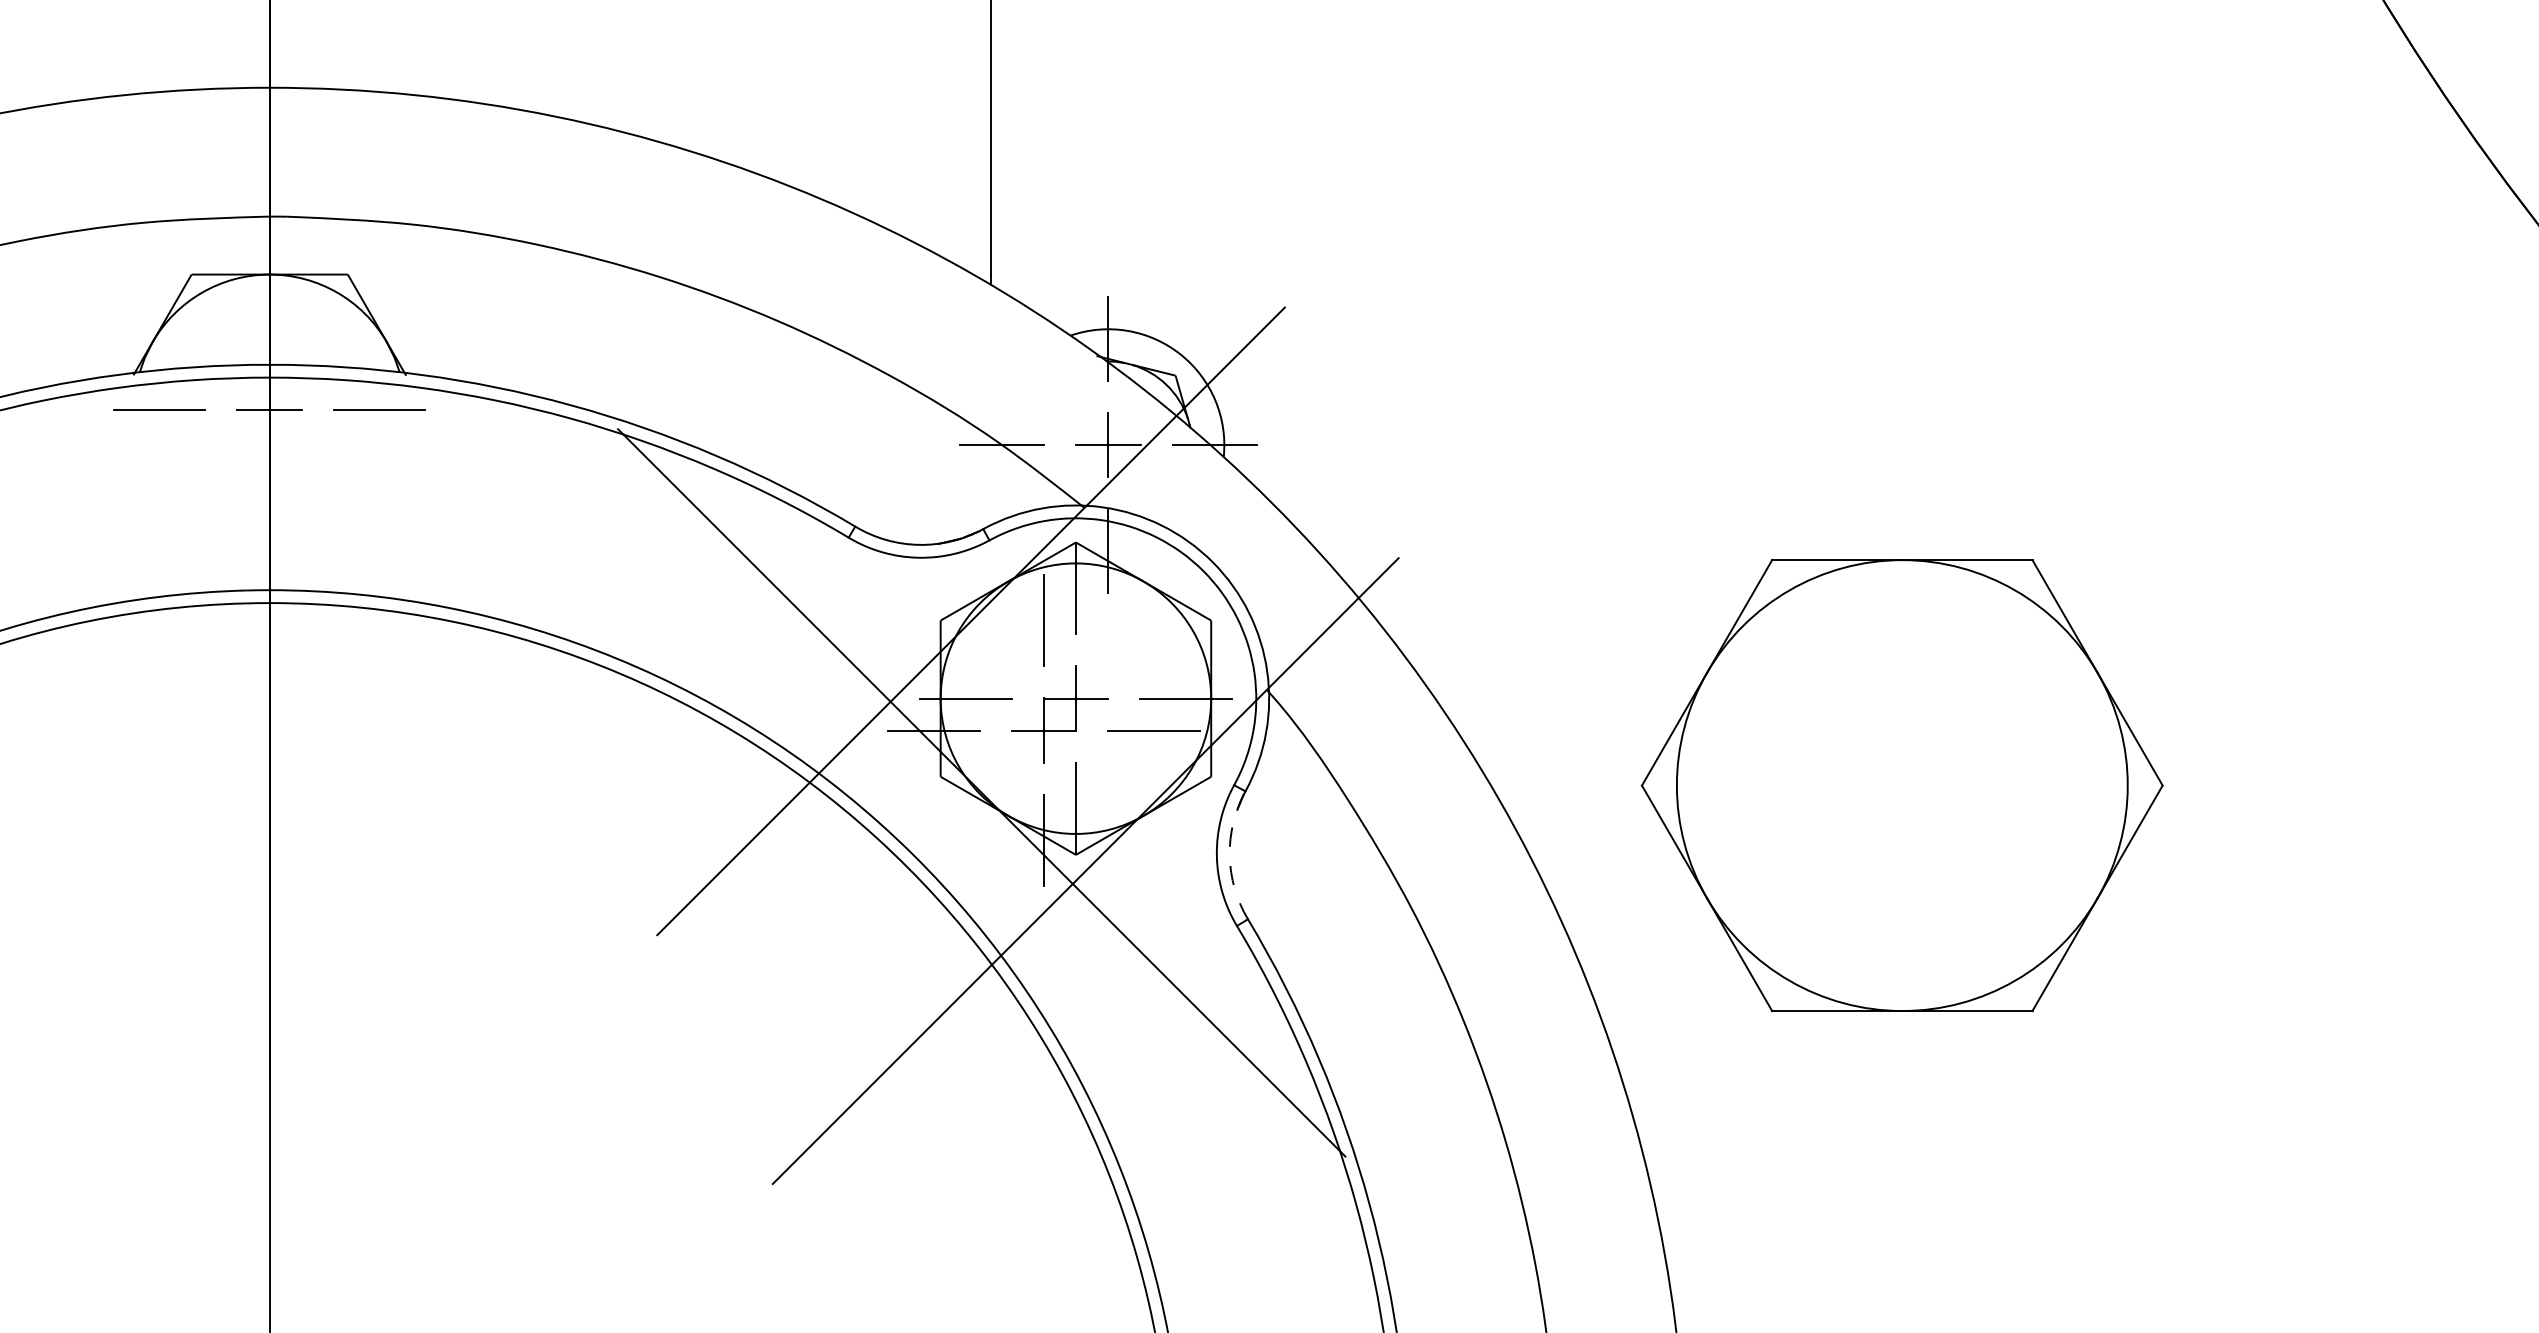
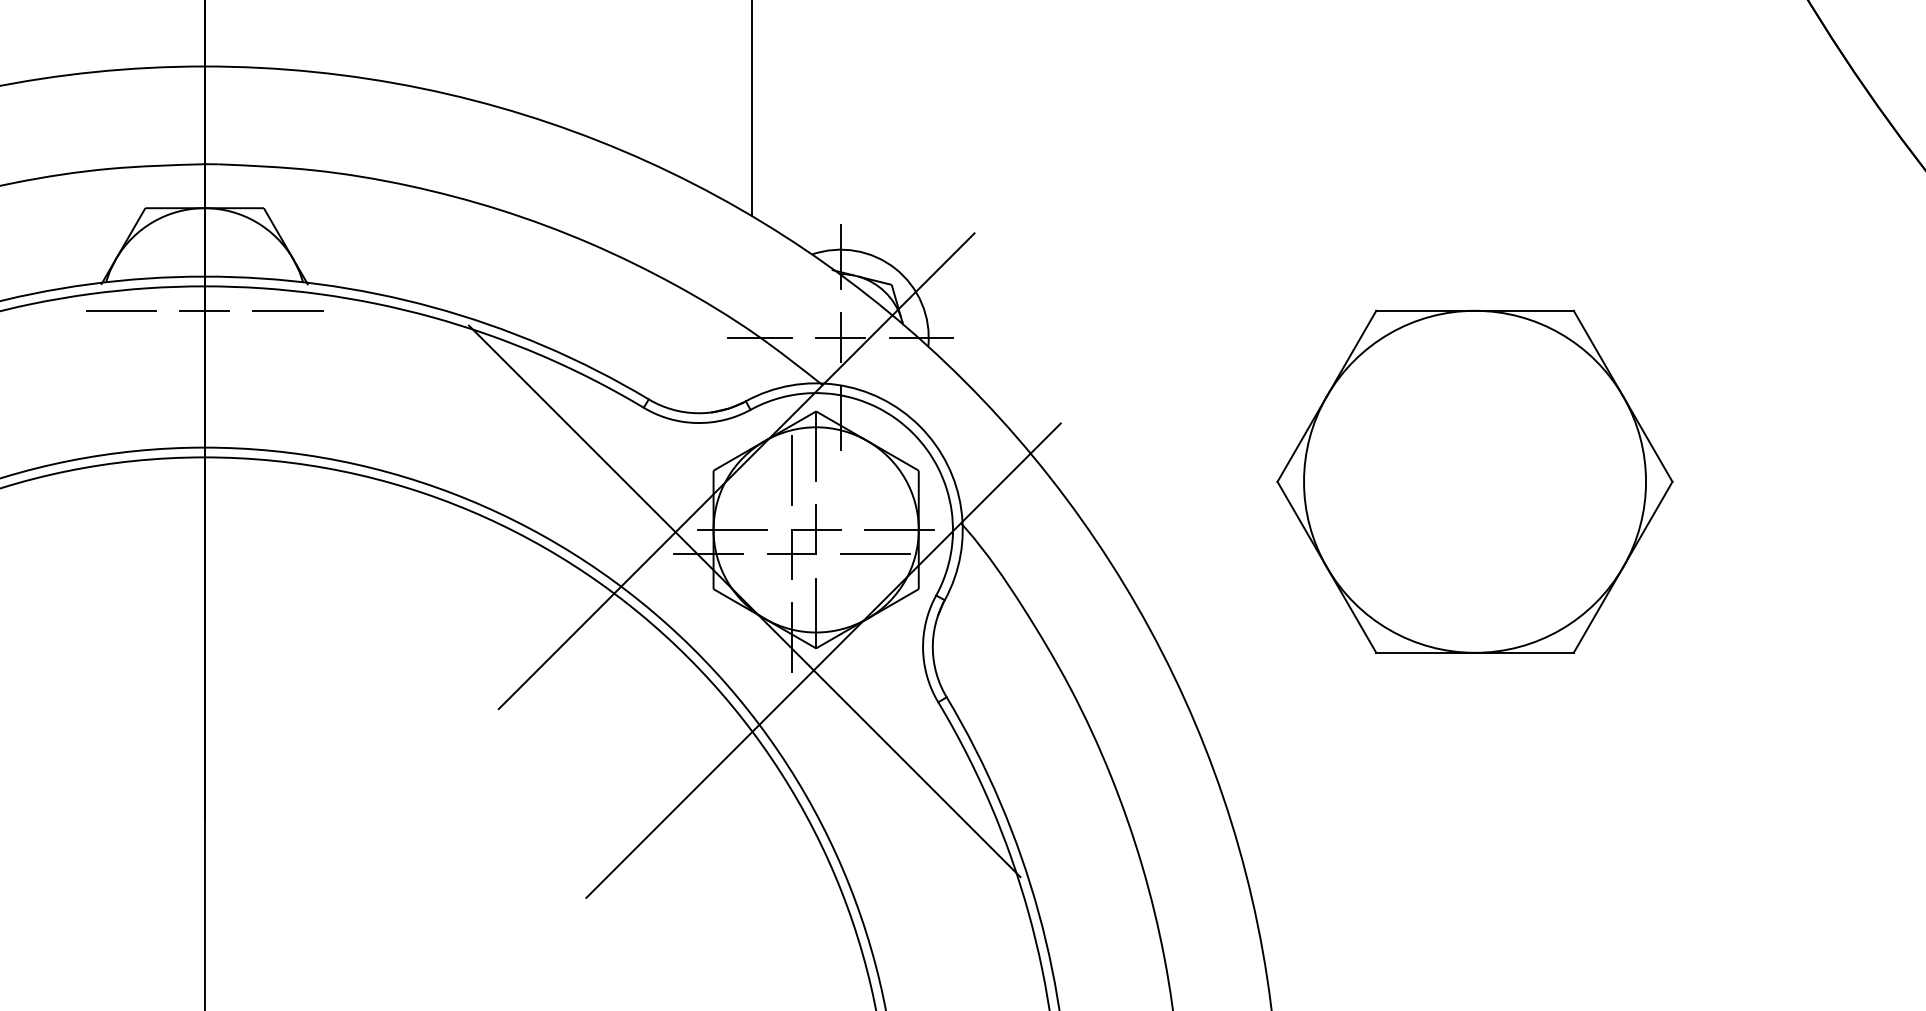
part: (1901, 785) -> (1474, 481), moved
arc: (1229, 856) -> (932, 649), dashed -> solid

